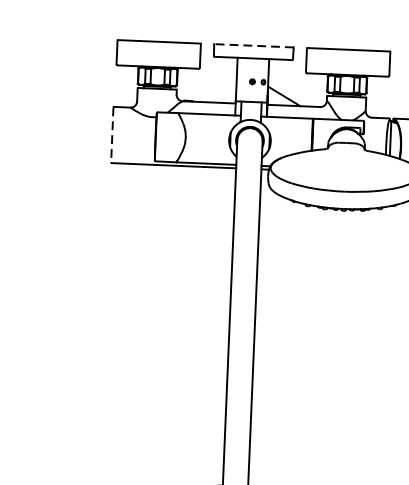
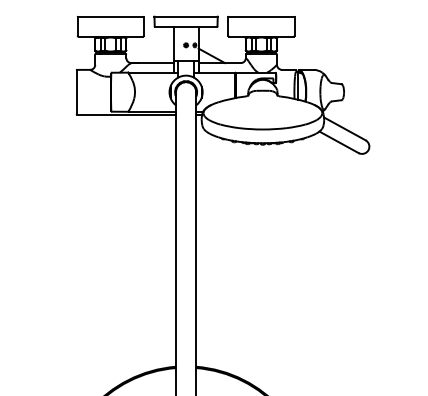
line: (254, 45) -> (186, 16), dashed -> solid
line: (112, 135) -> (76, 92), dashed -> solid

